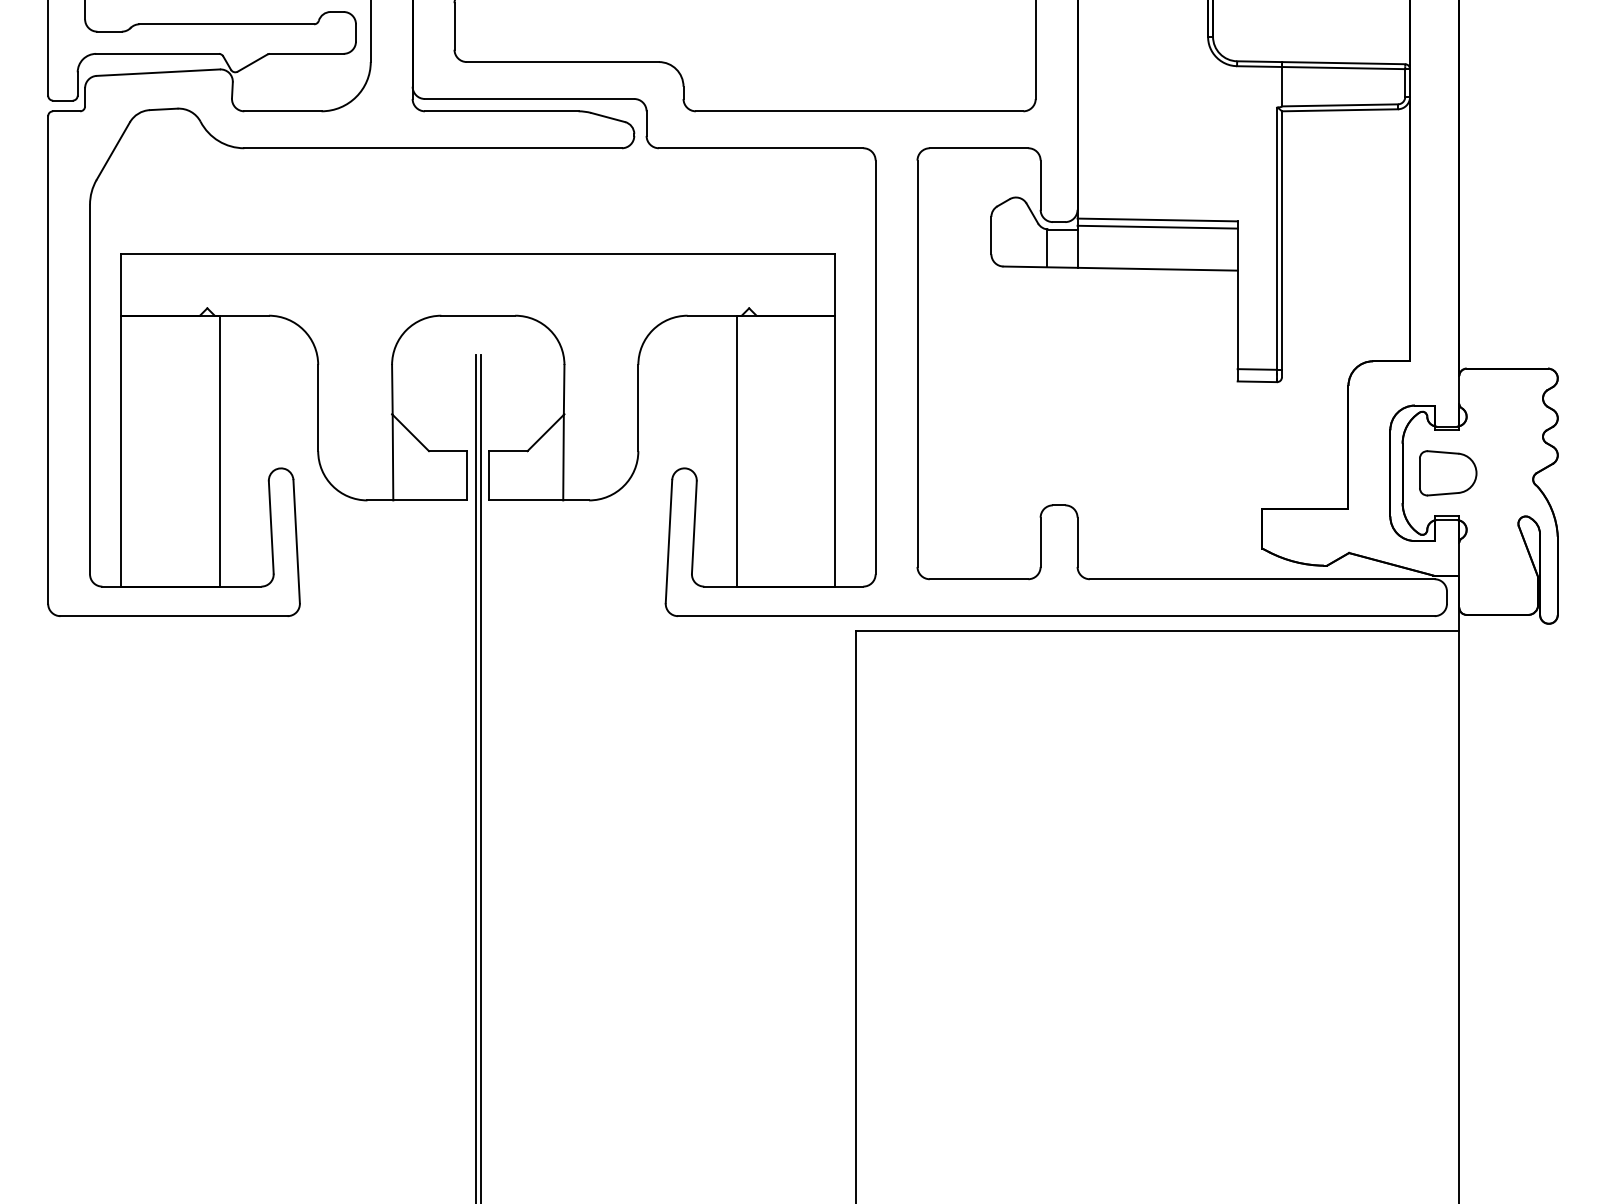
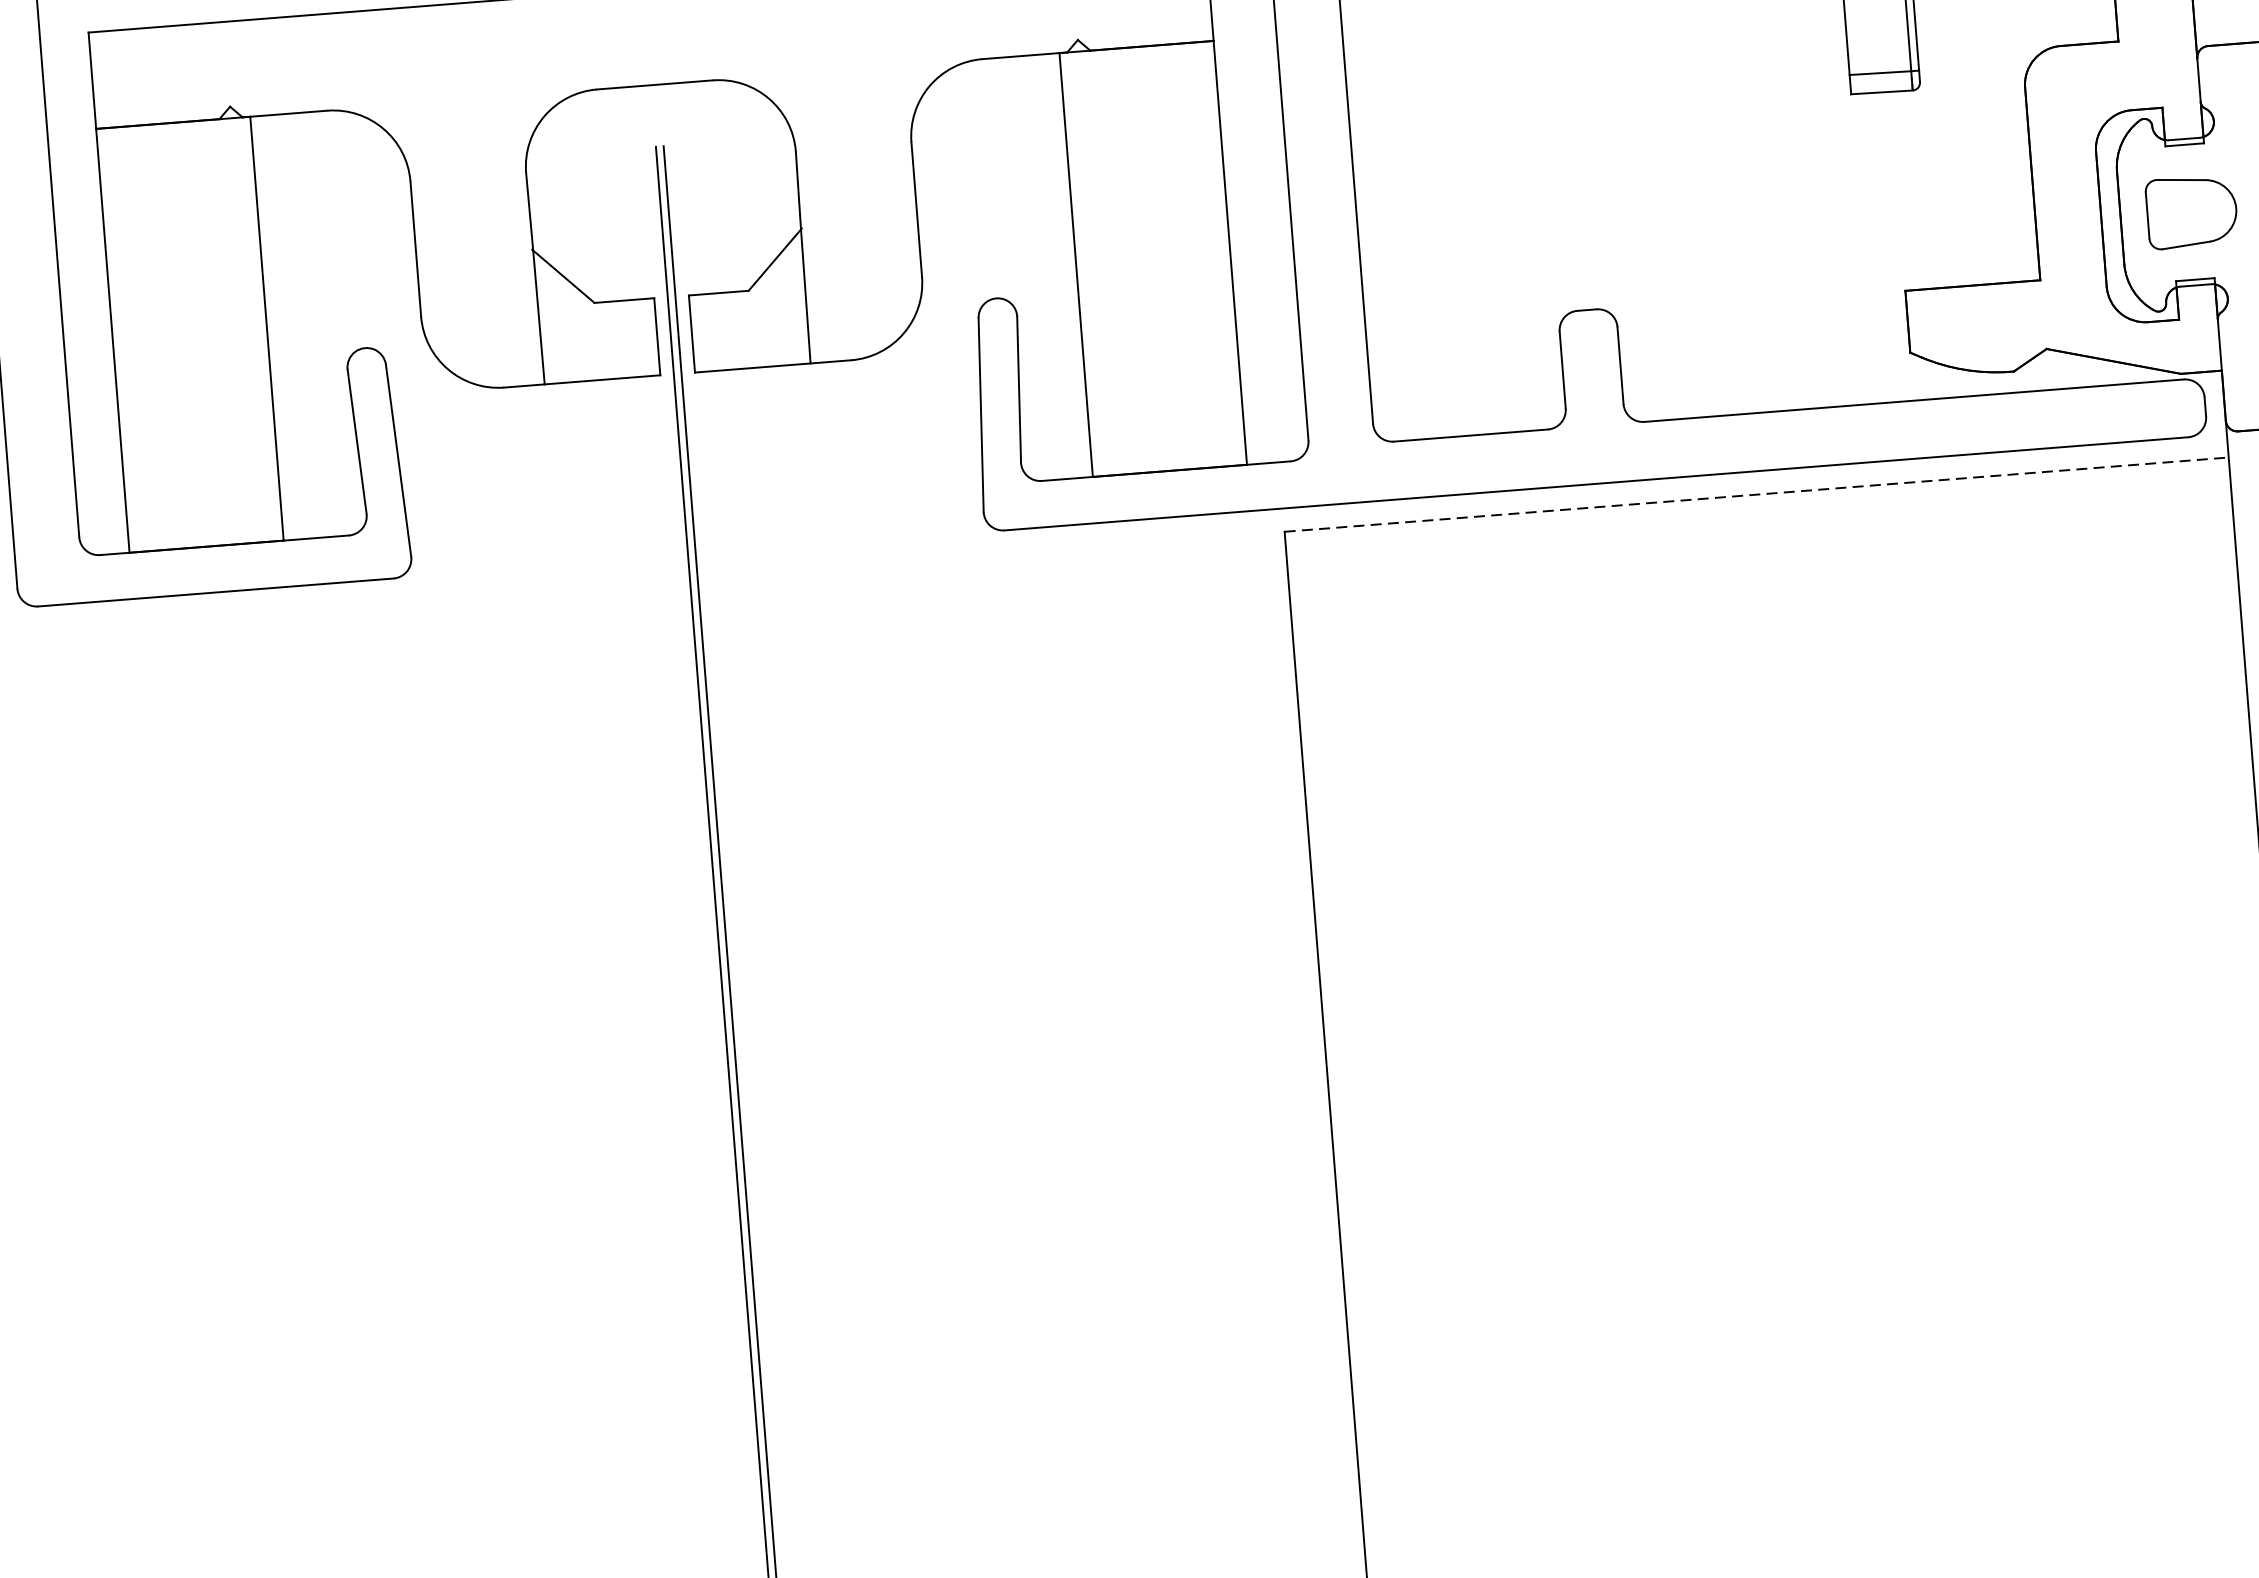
line: (1157, 631) -> (1756, 495), solid -> dashed

